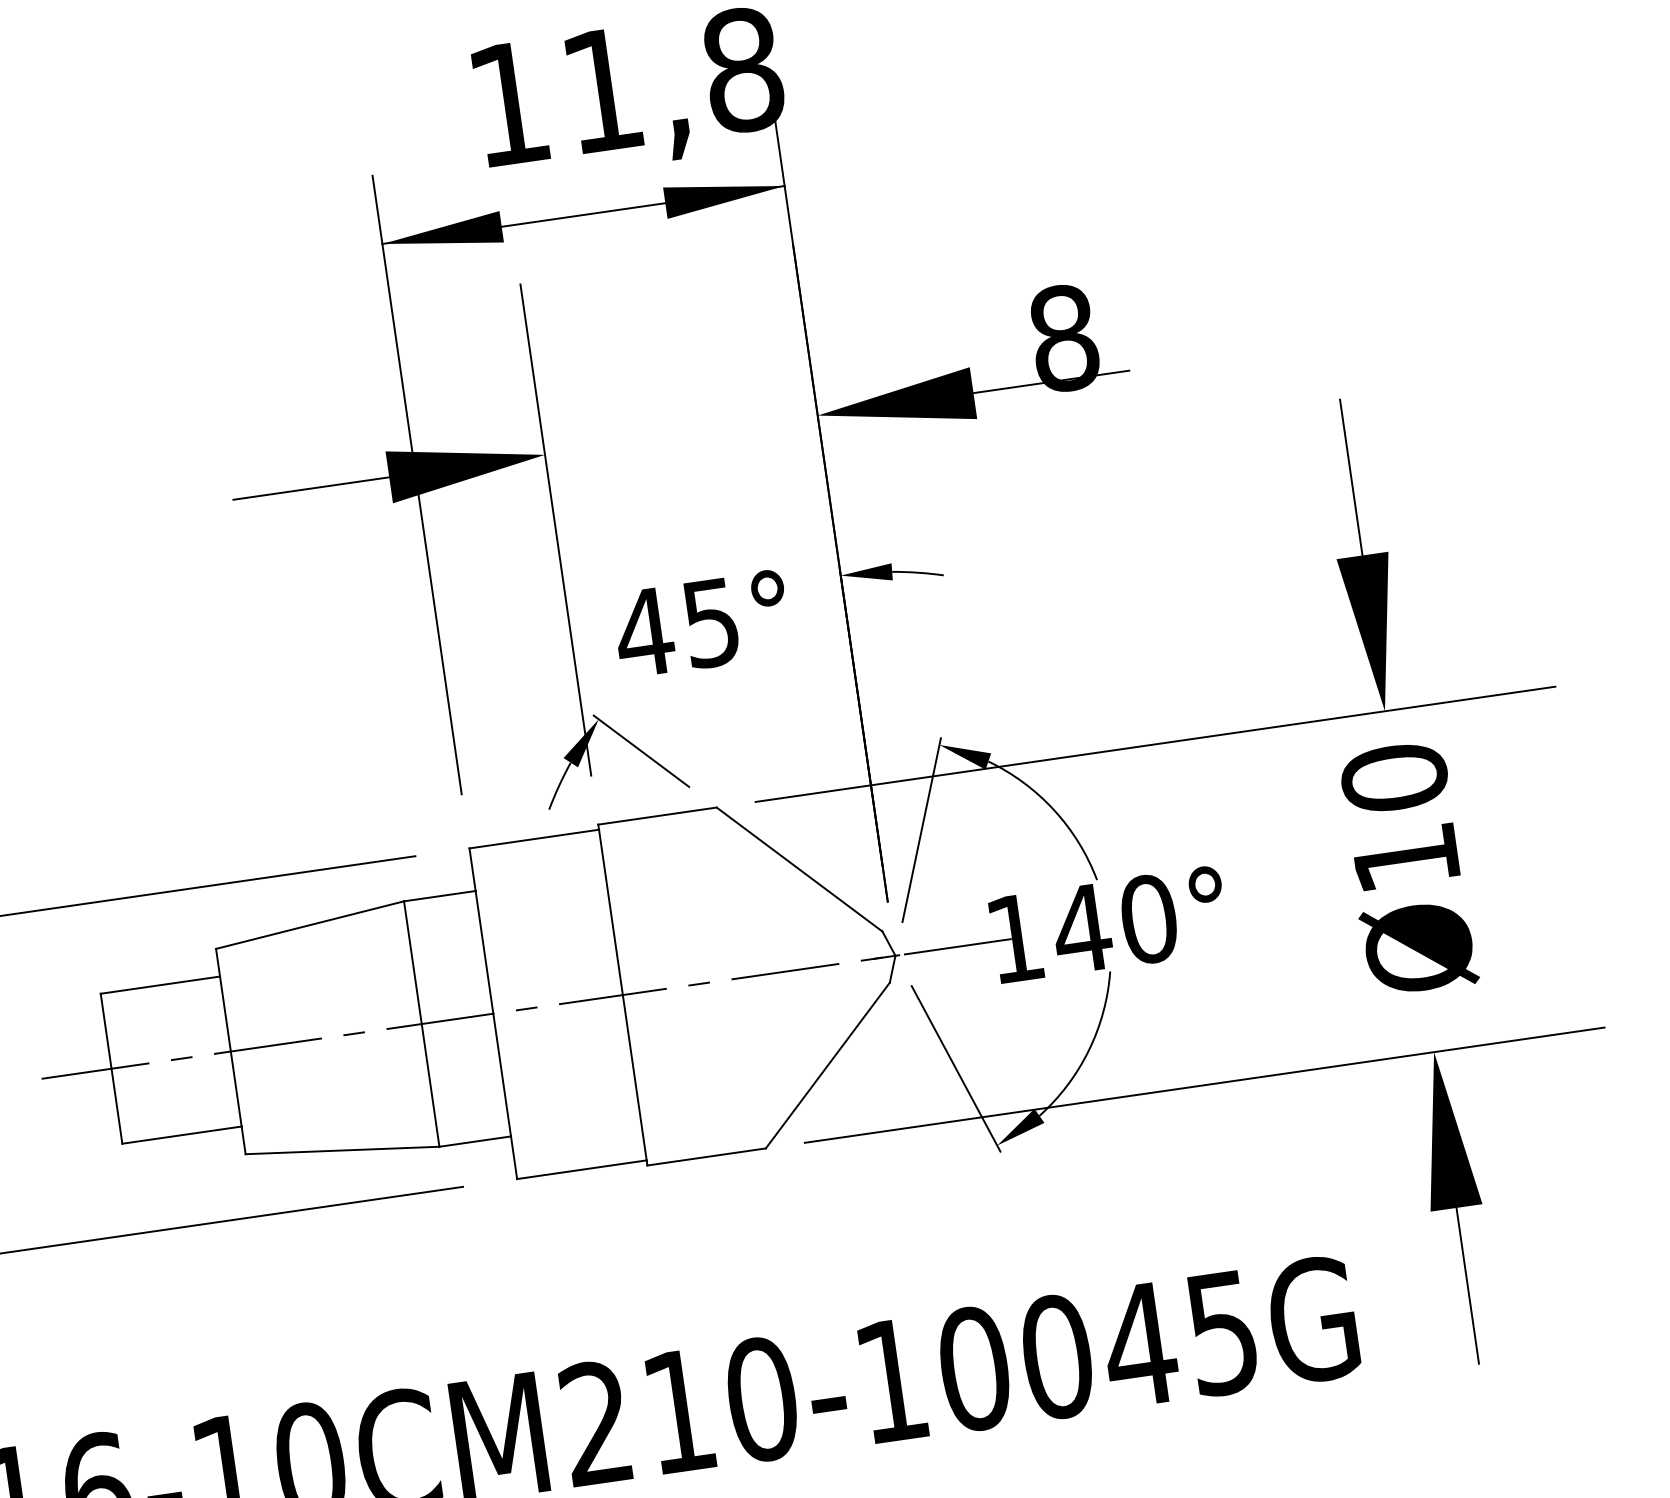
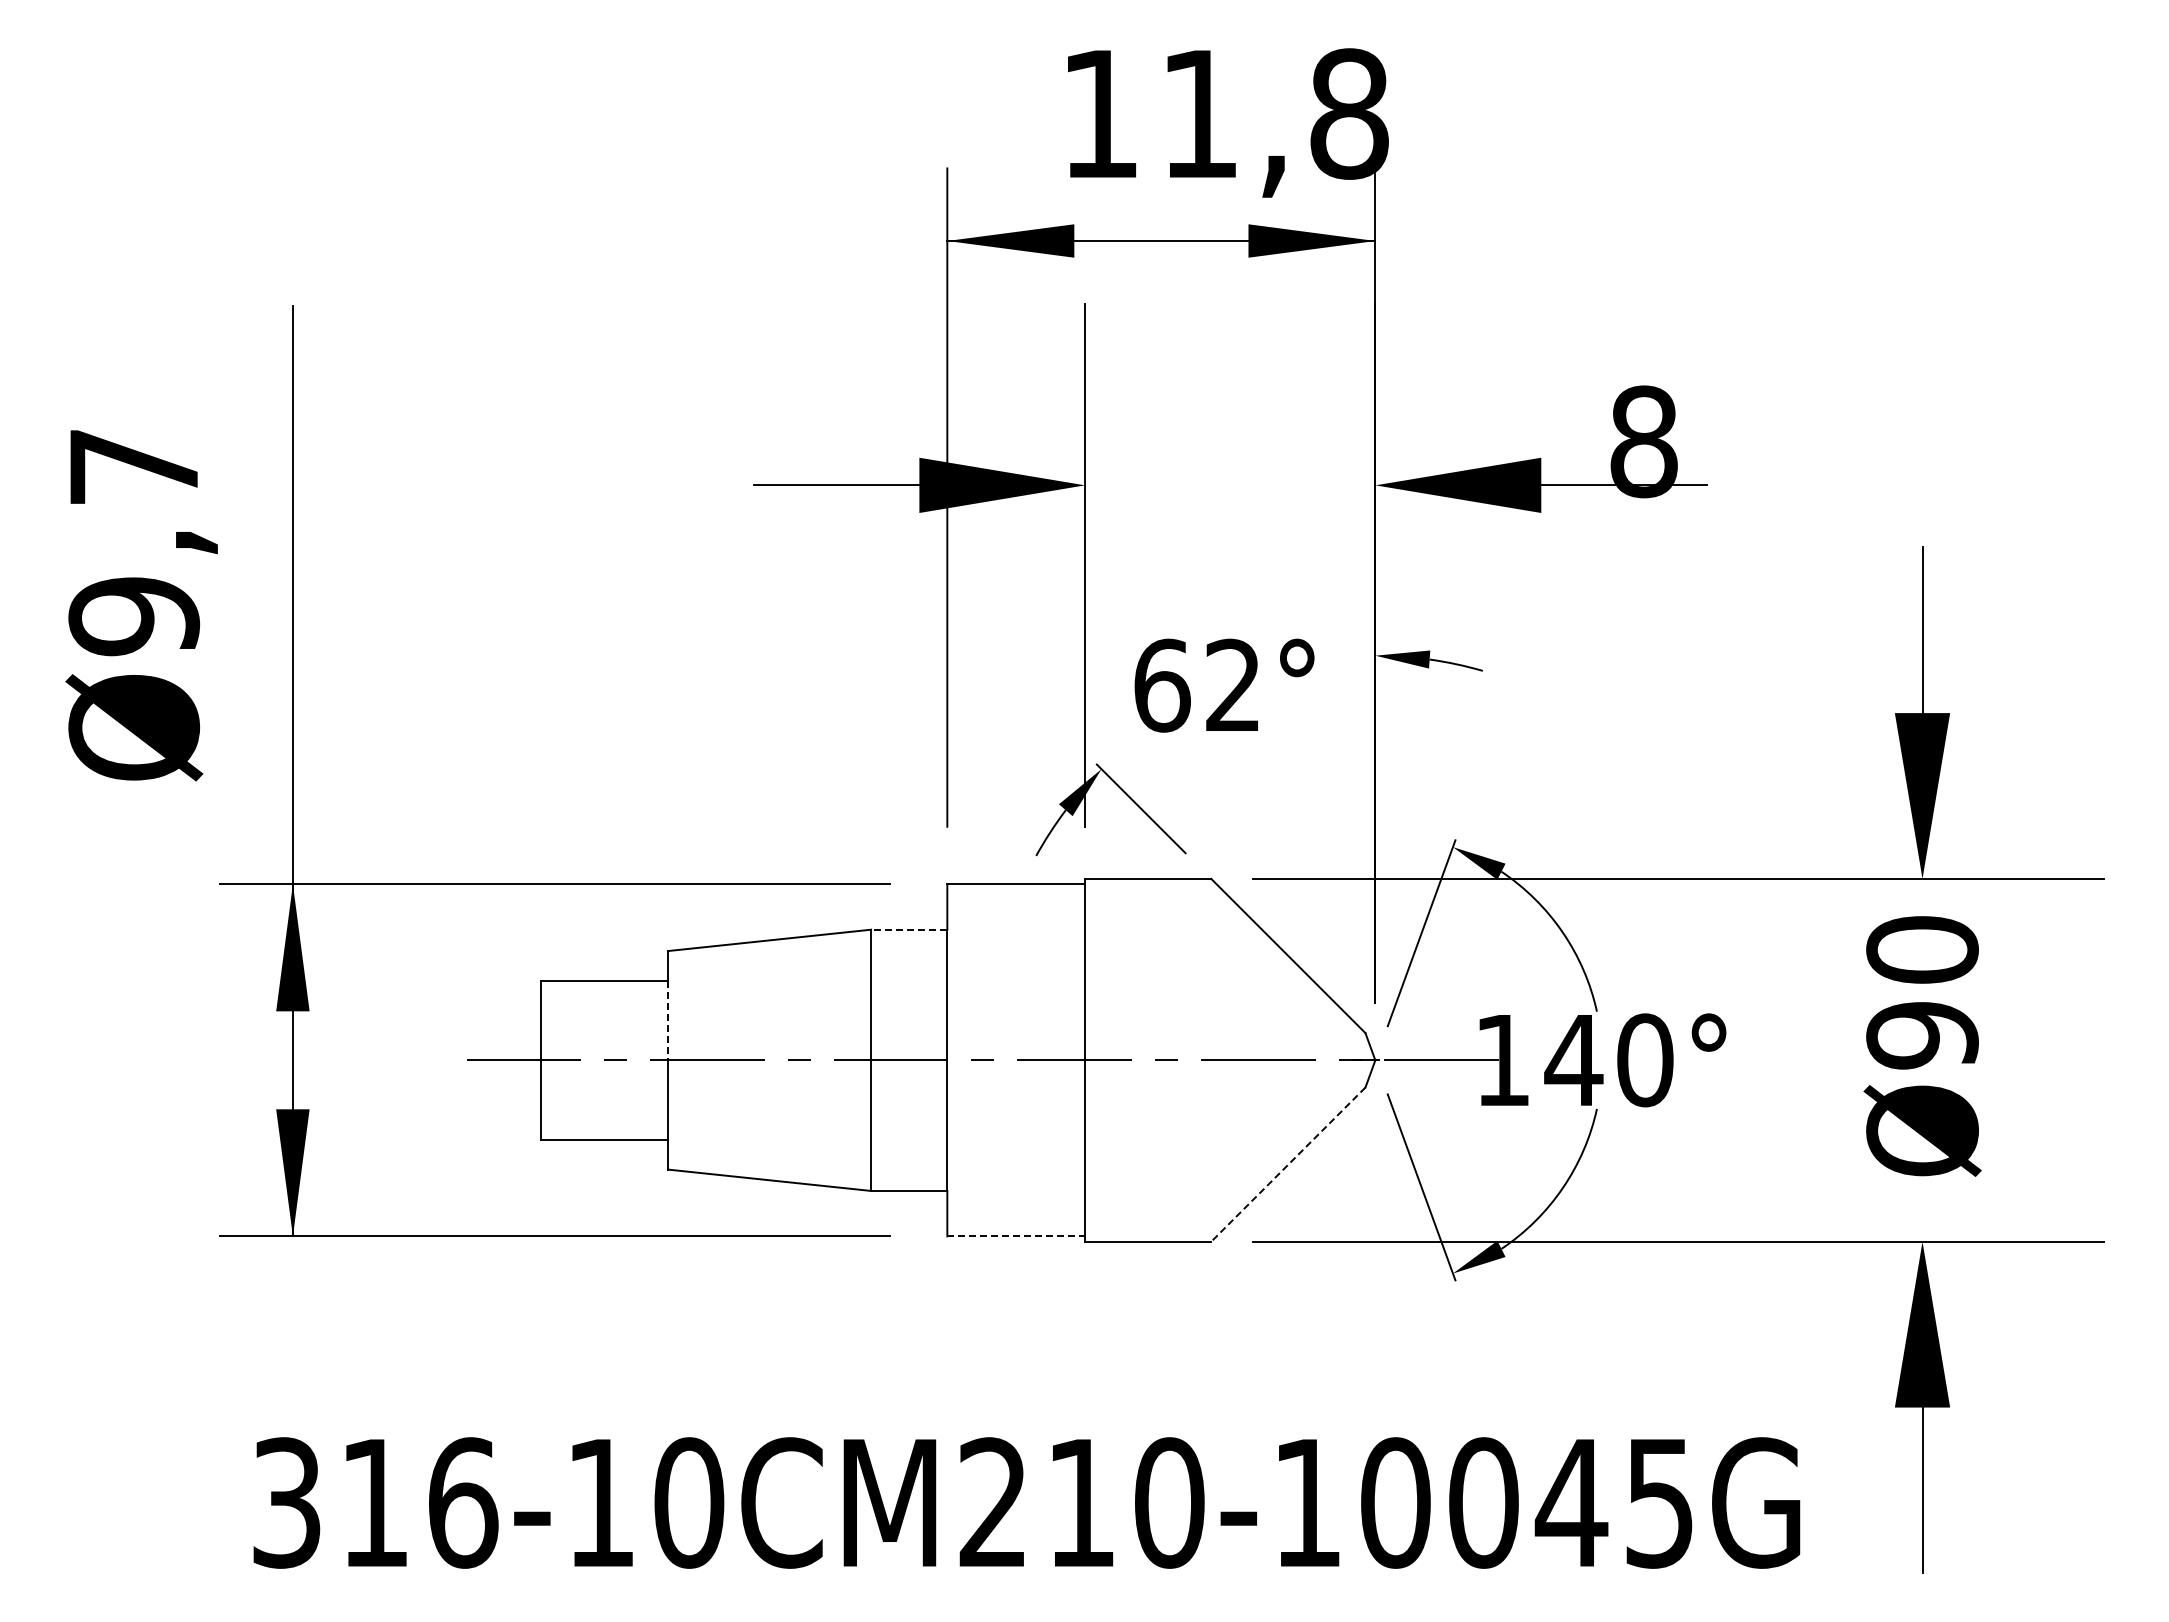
text: (675, 627) -> (1195, 685), 45° -> 62°
text: (1406, 858) -> (1922, 1035), Ø10 -> Ø90
line: (439, 896) -> (908, 929), solid -> dashed
line: (225, 1014) -> (667, 1020), solid -> dashed
line: (828, 1066) -> (1288, 1165), solid -> dashed
line: (582, 1169) -> (1016, 1236), solid -> dashed

